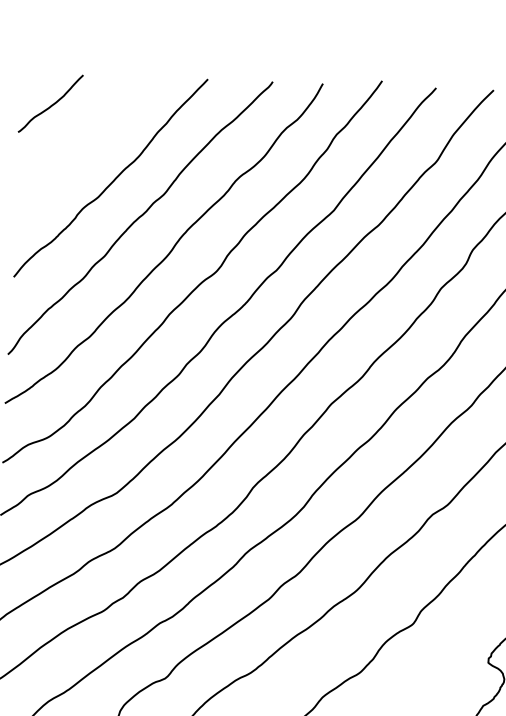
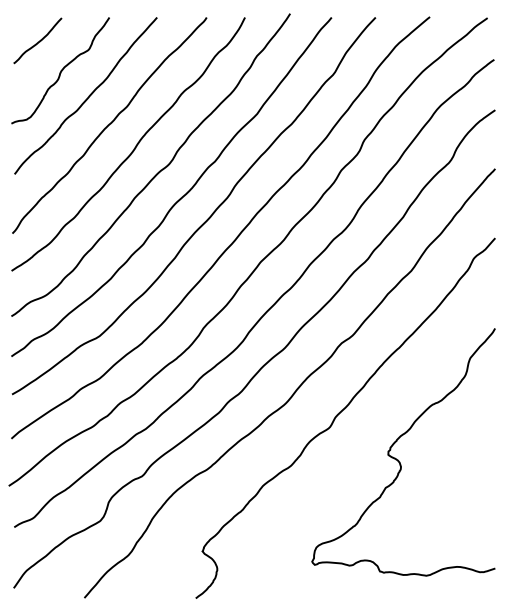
curve: (78, 143) -> (60, 70), added

